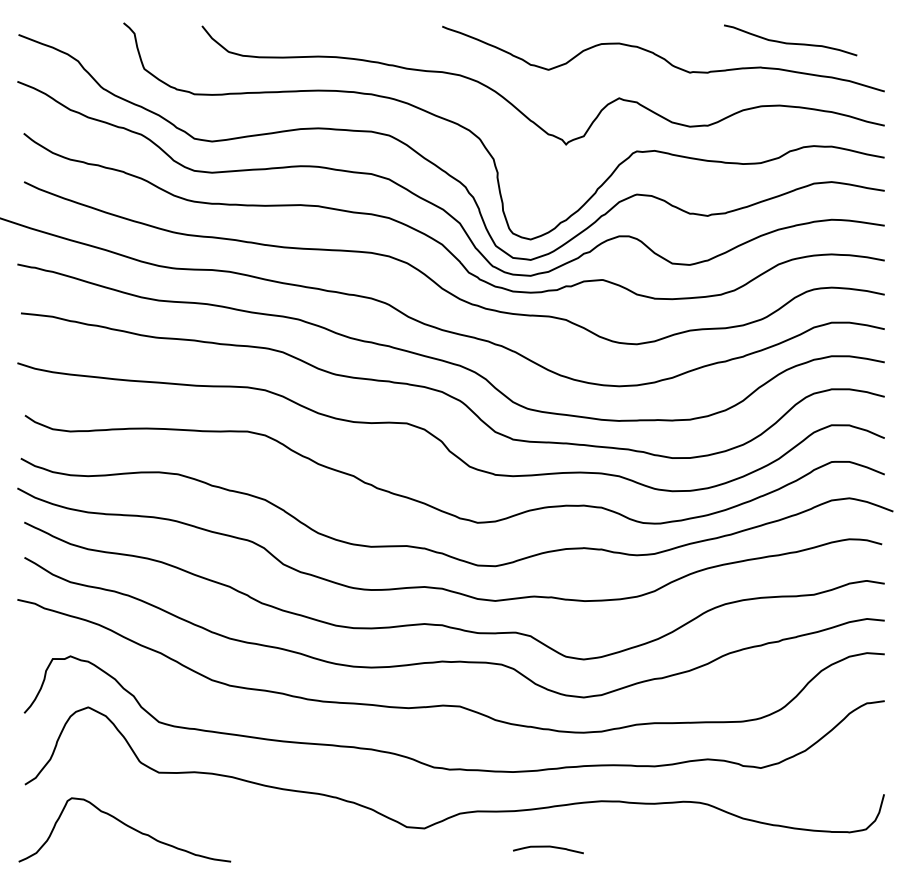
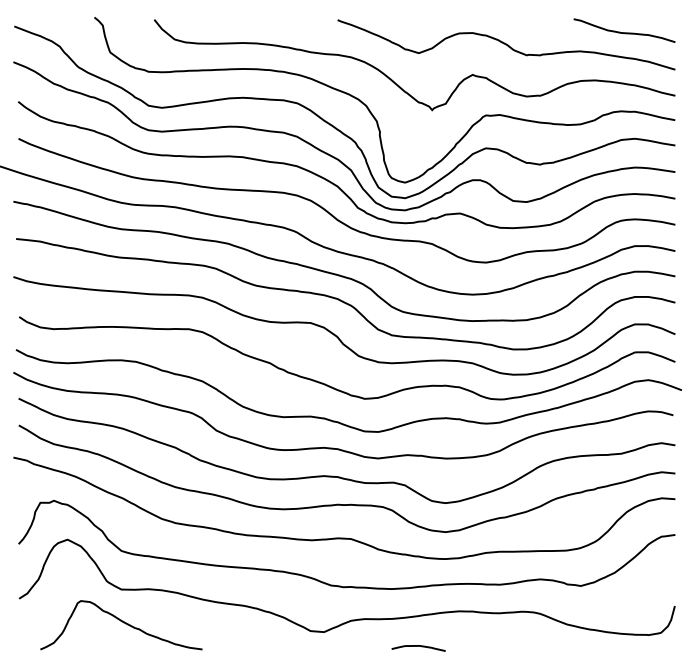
curve: (790, 42) -> (624, 32), moved
curve: (127, 827) -> (123, 623), moved

